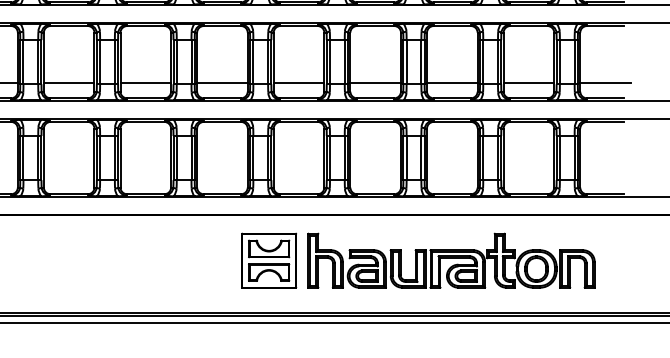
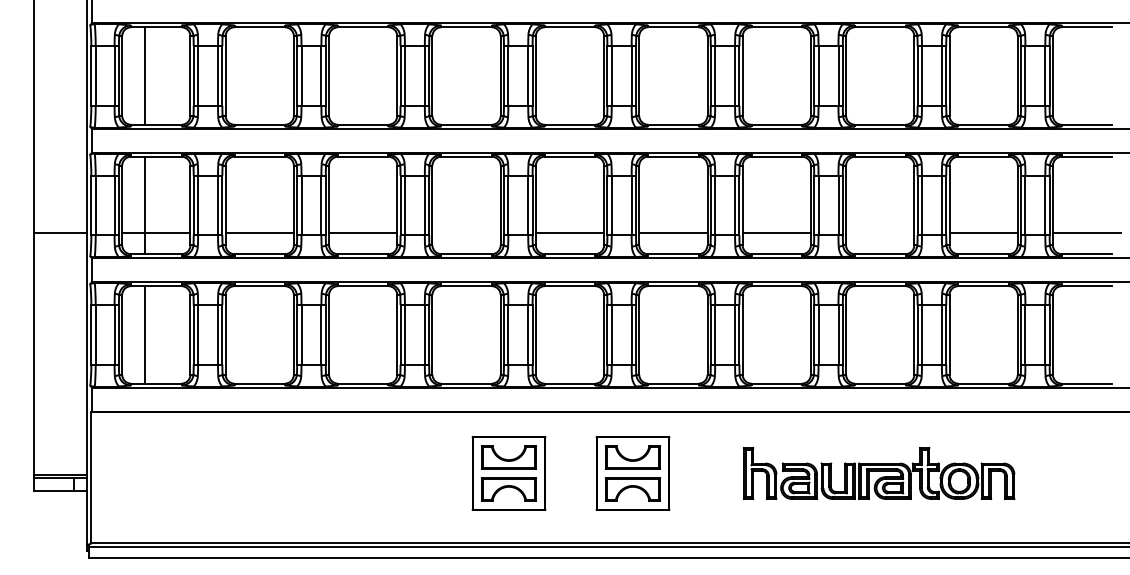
line: (145, 82) -> (466, 233), removed
line: (452, 82) -> (880, 233), removed
part: (176, 260) -> (508, 473), added
part: (451, 260) -> (878, 473), size x0.7

